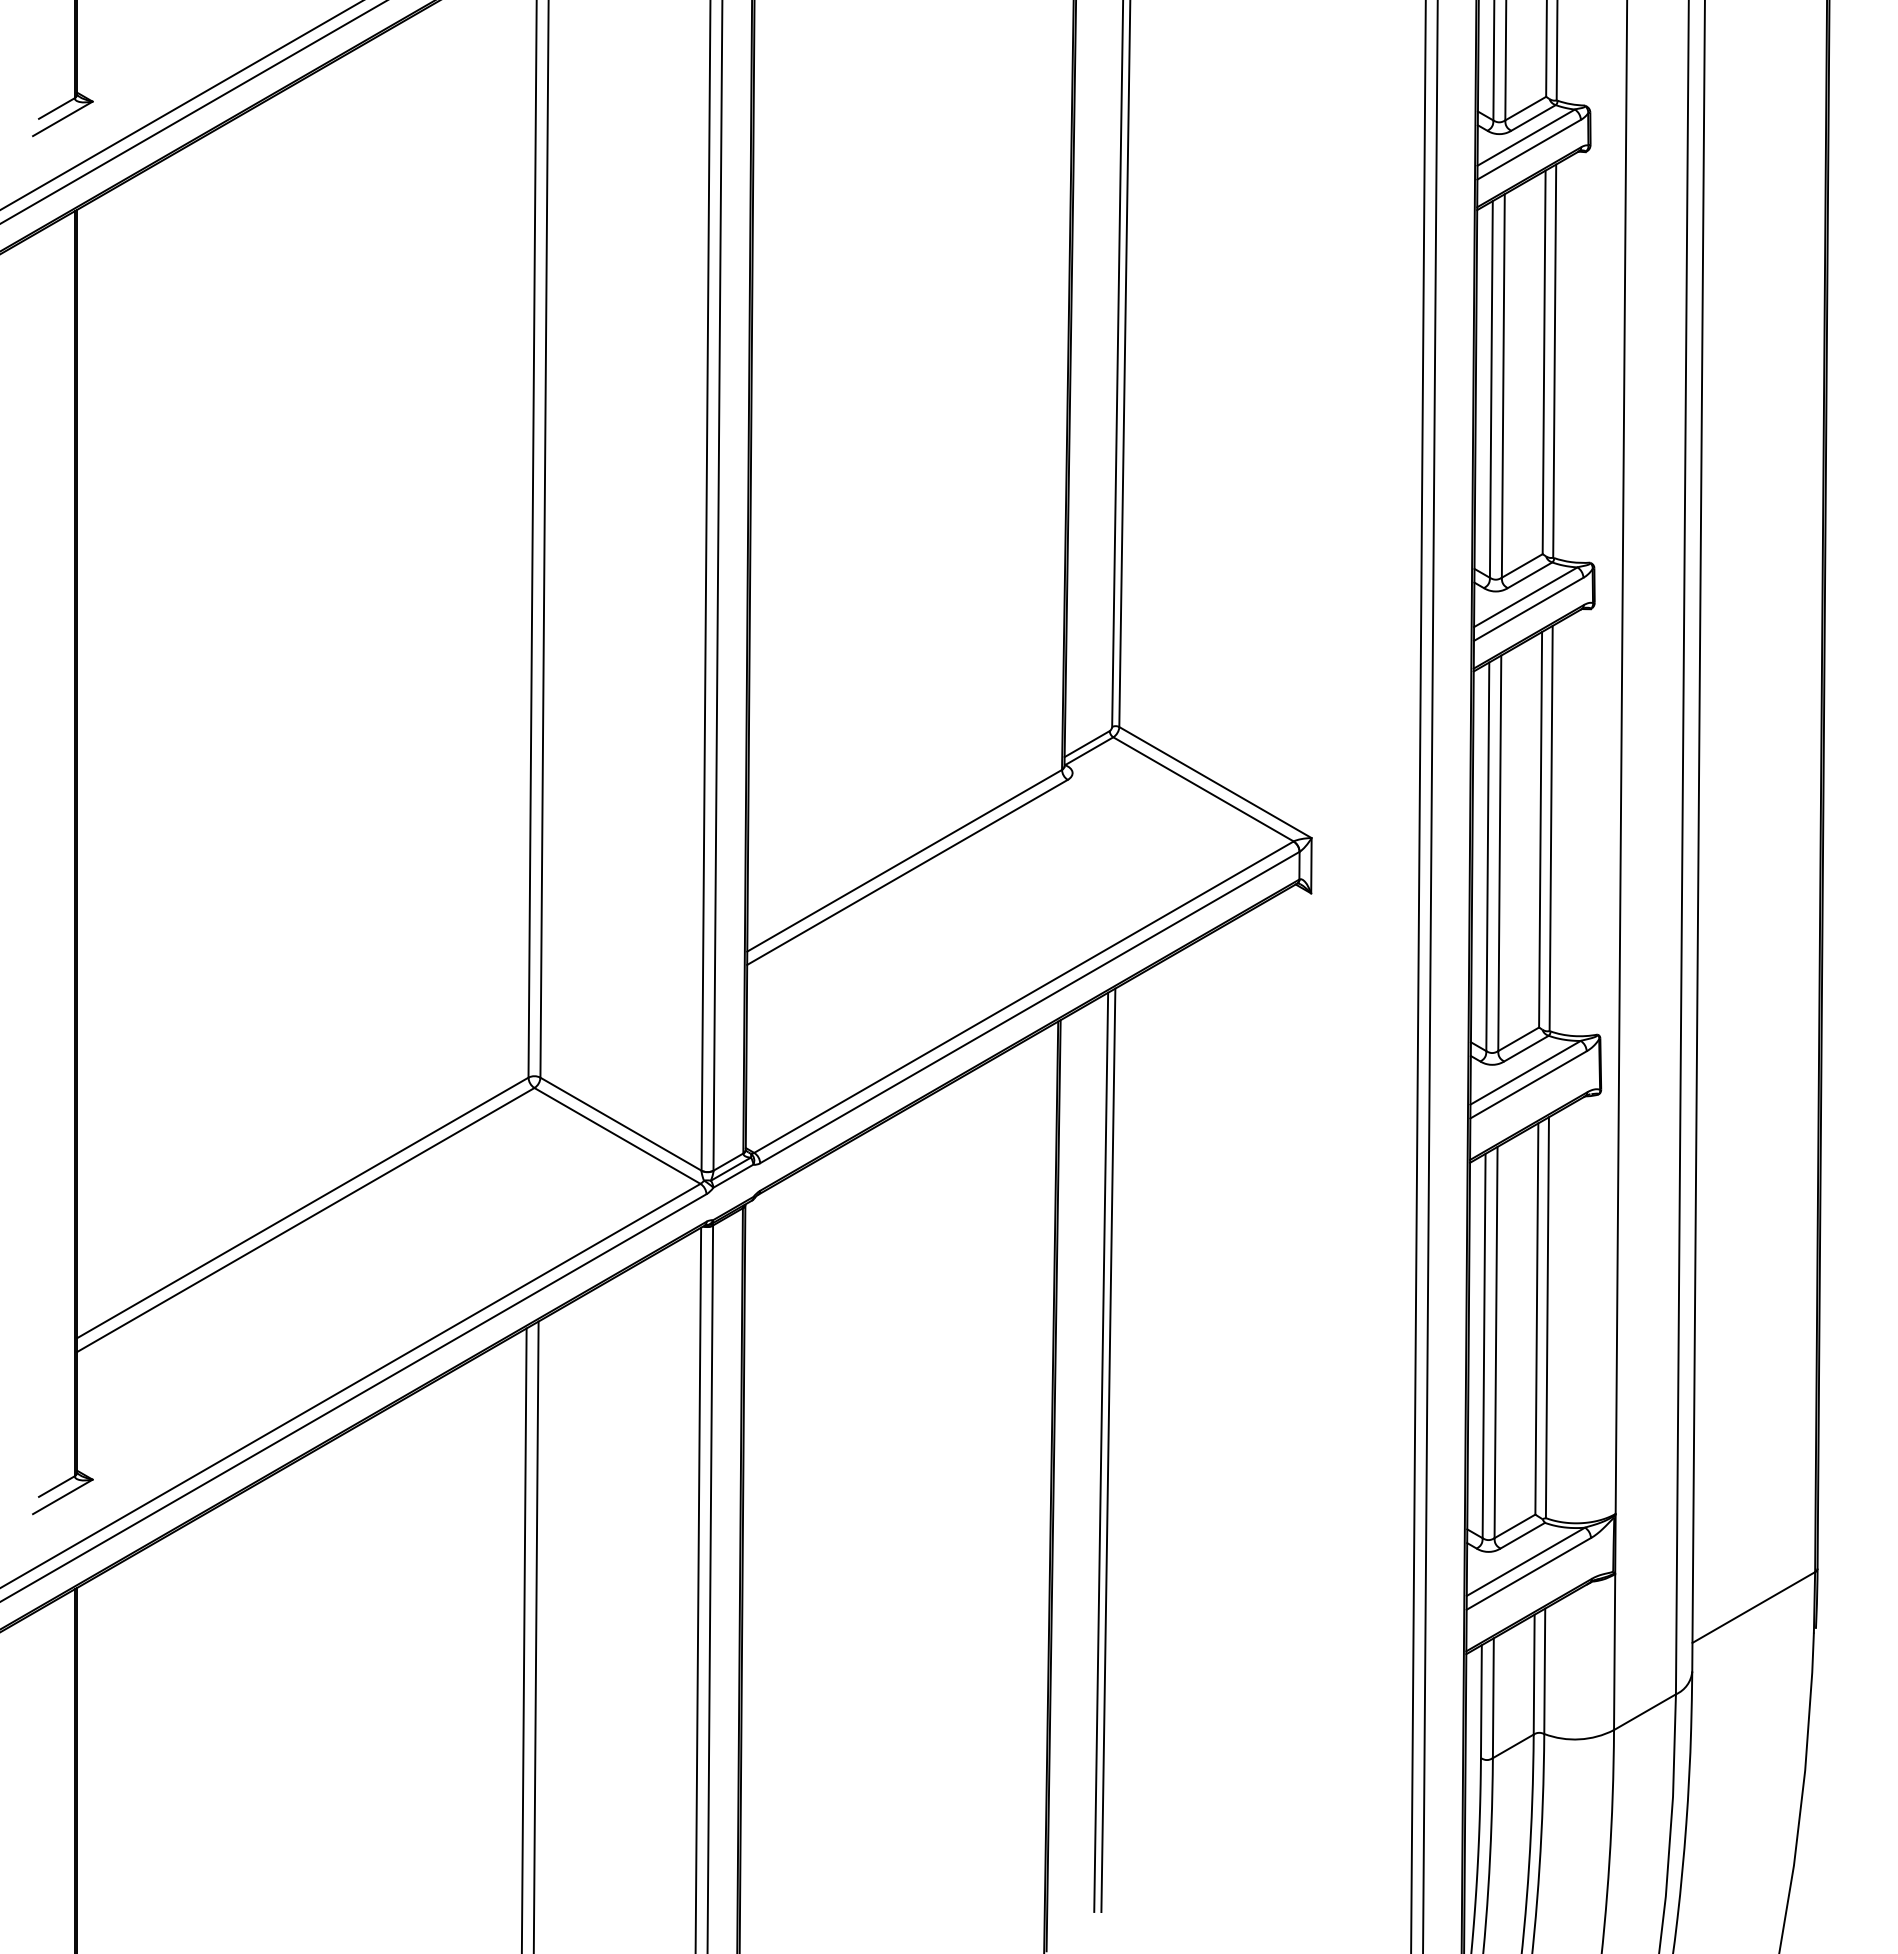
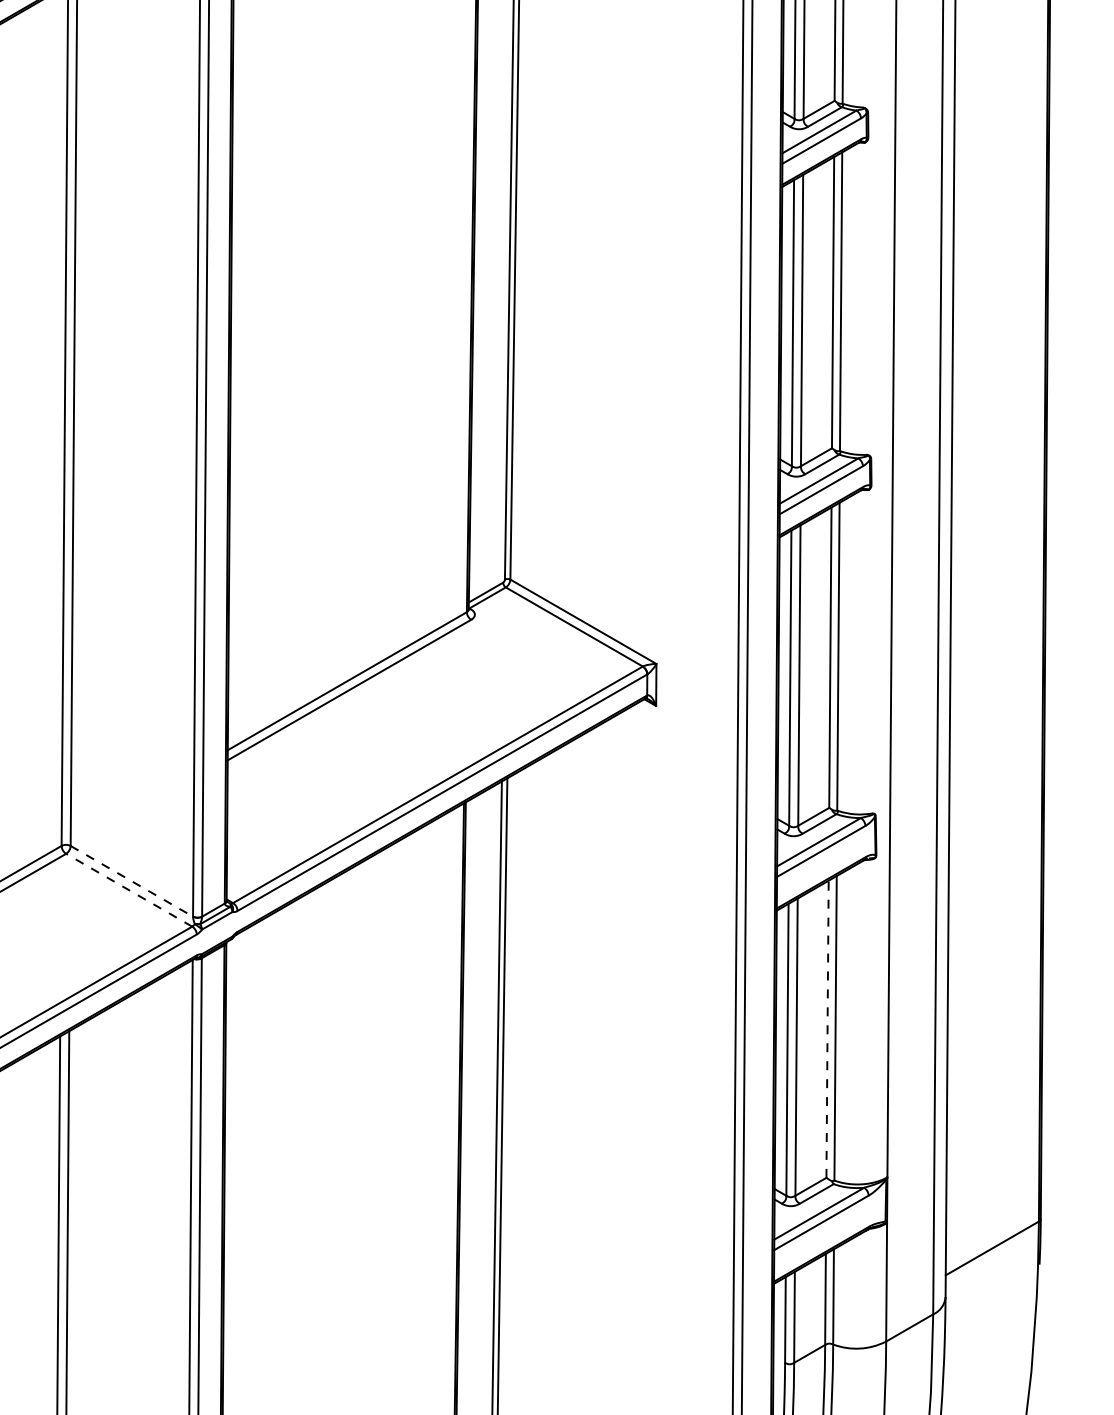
line: (621, 1124) -> (132, 881), solid -> dashed
line: (617, 1135) -> (129, 889), solid -> dashed
line: (1536, 1319) -> (827, 1029), solid -> dashed

